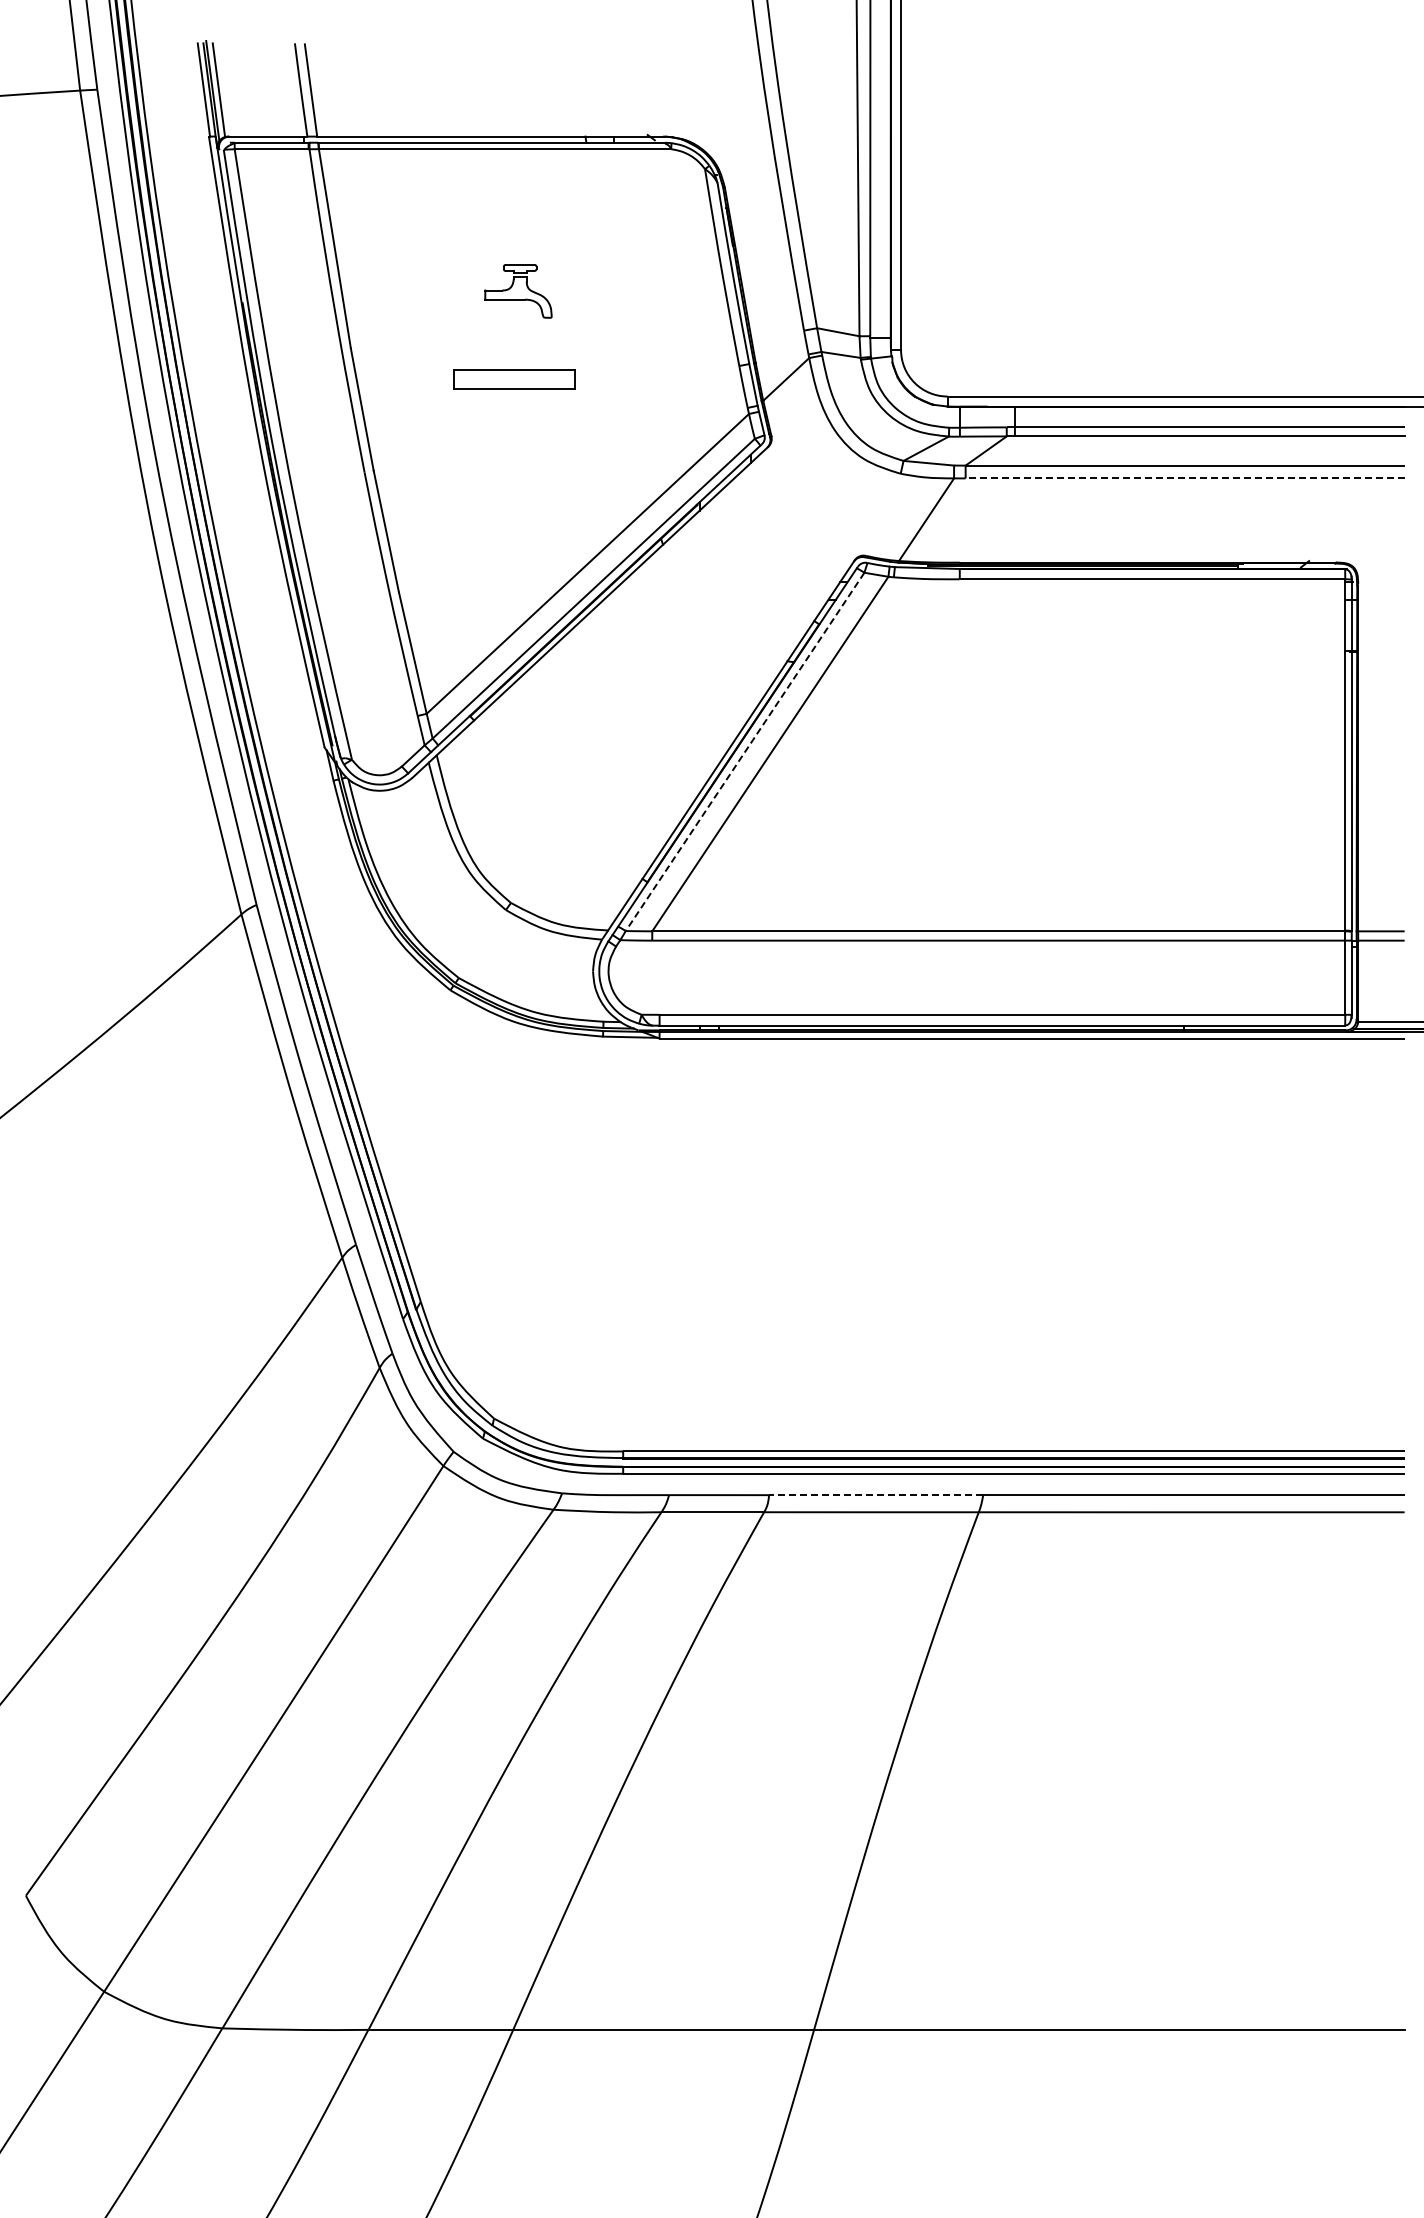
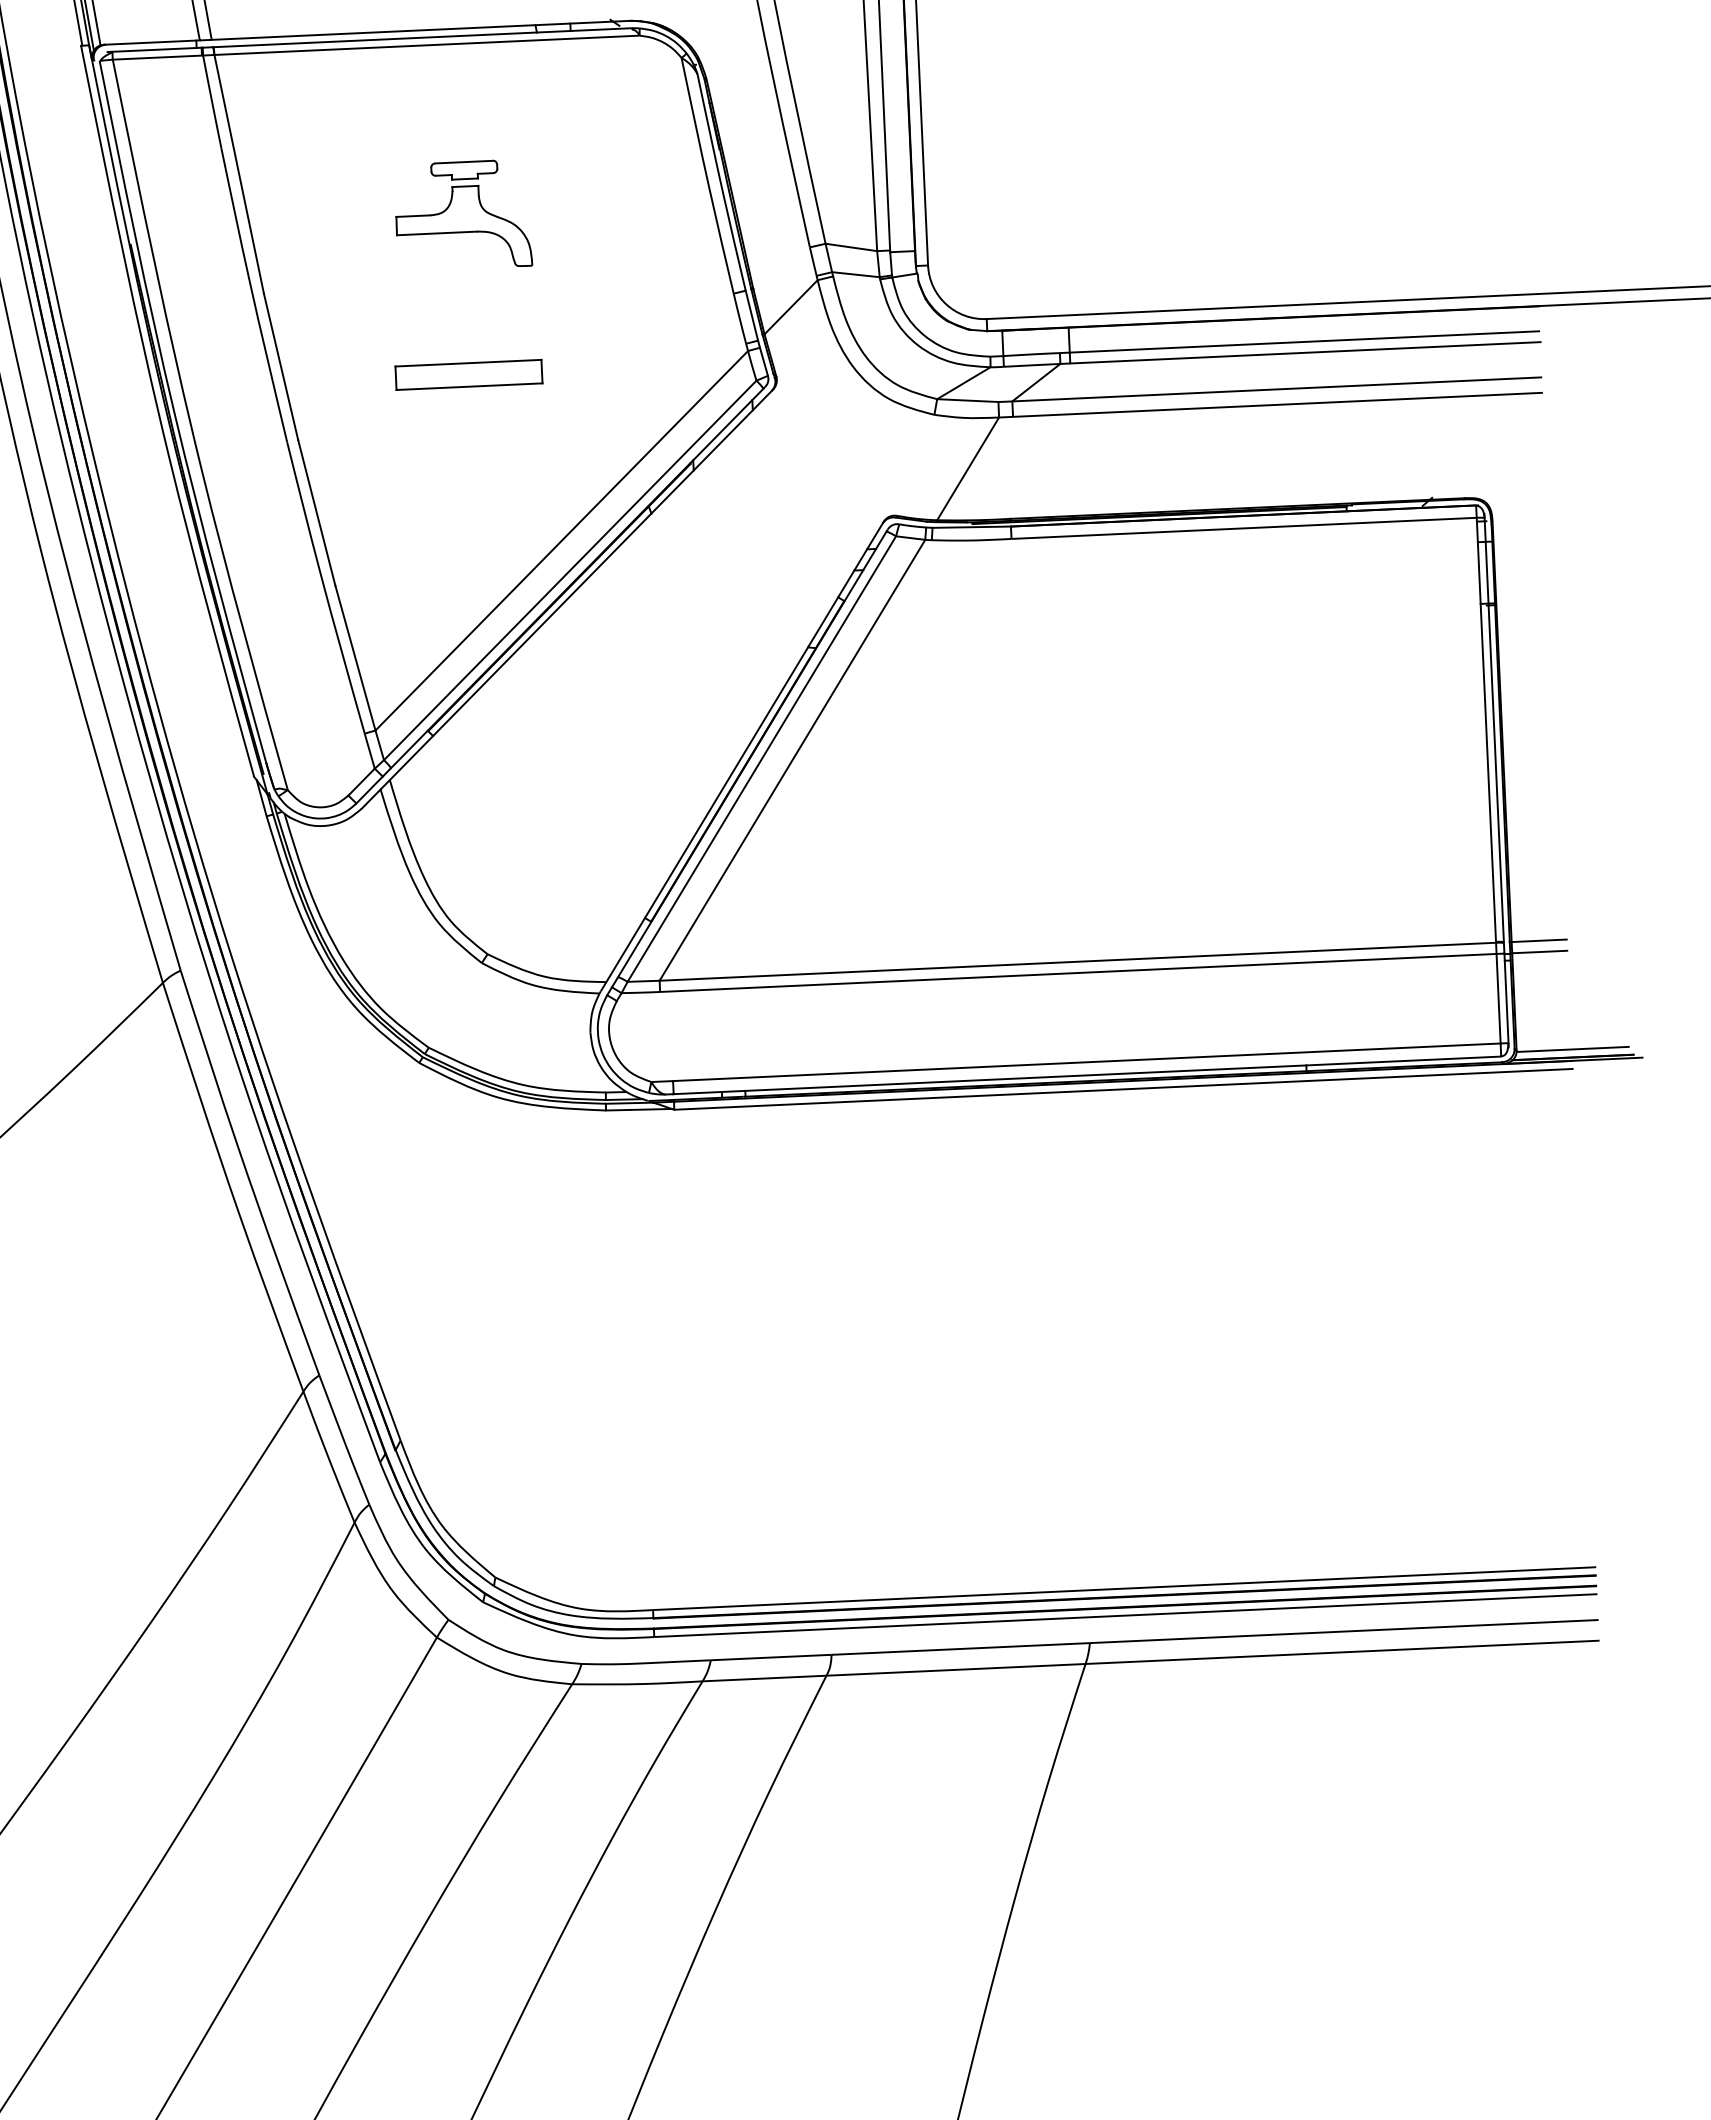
part: (518, 291) -> (463, 215), size x1.67
part: (514, 379) -> (469, 375), moved
line: (1183, 478) -> (1276, 405), dashed -> solid
line: (744, 752) -> (761, 759), dashed -> solid
line: (875, 1495) -> (960, 1649), dashed -> solid

